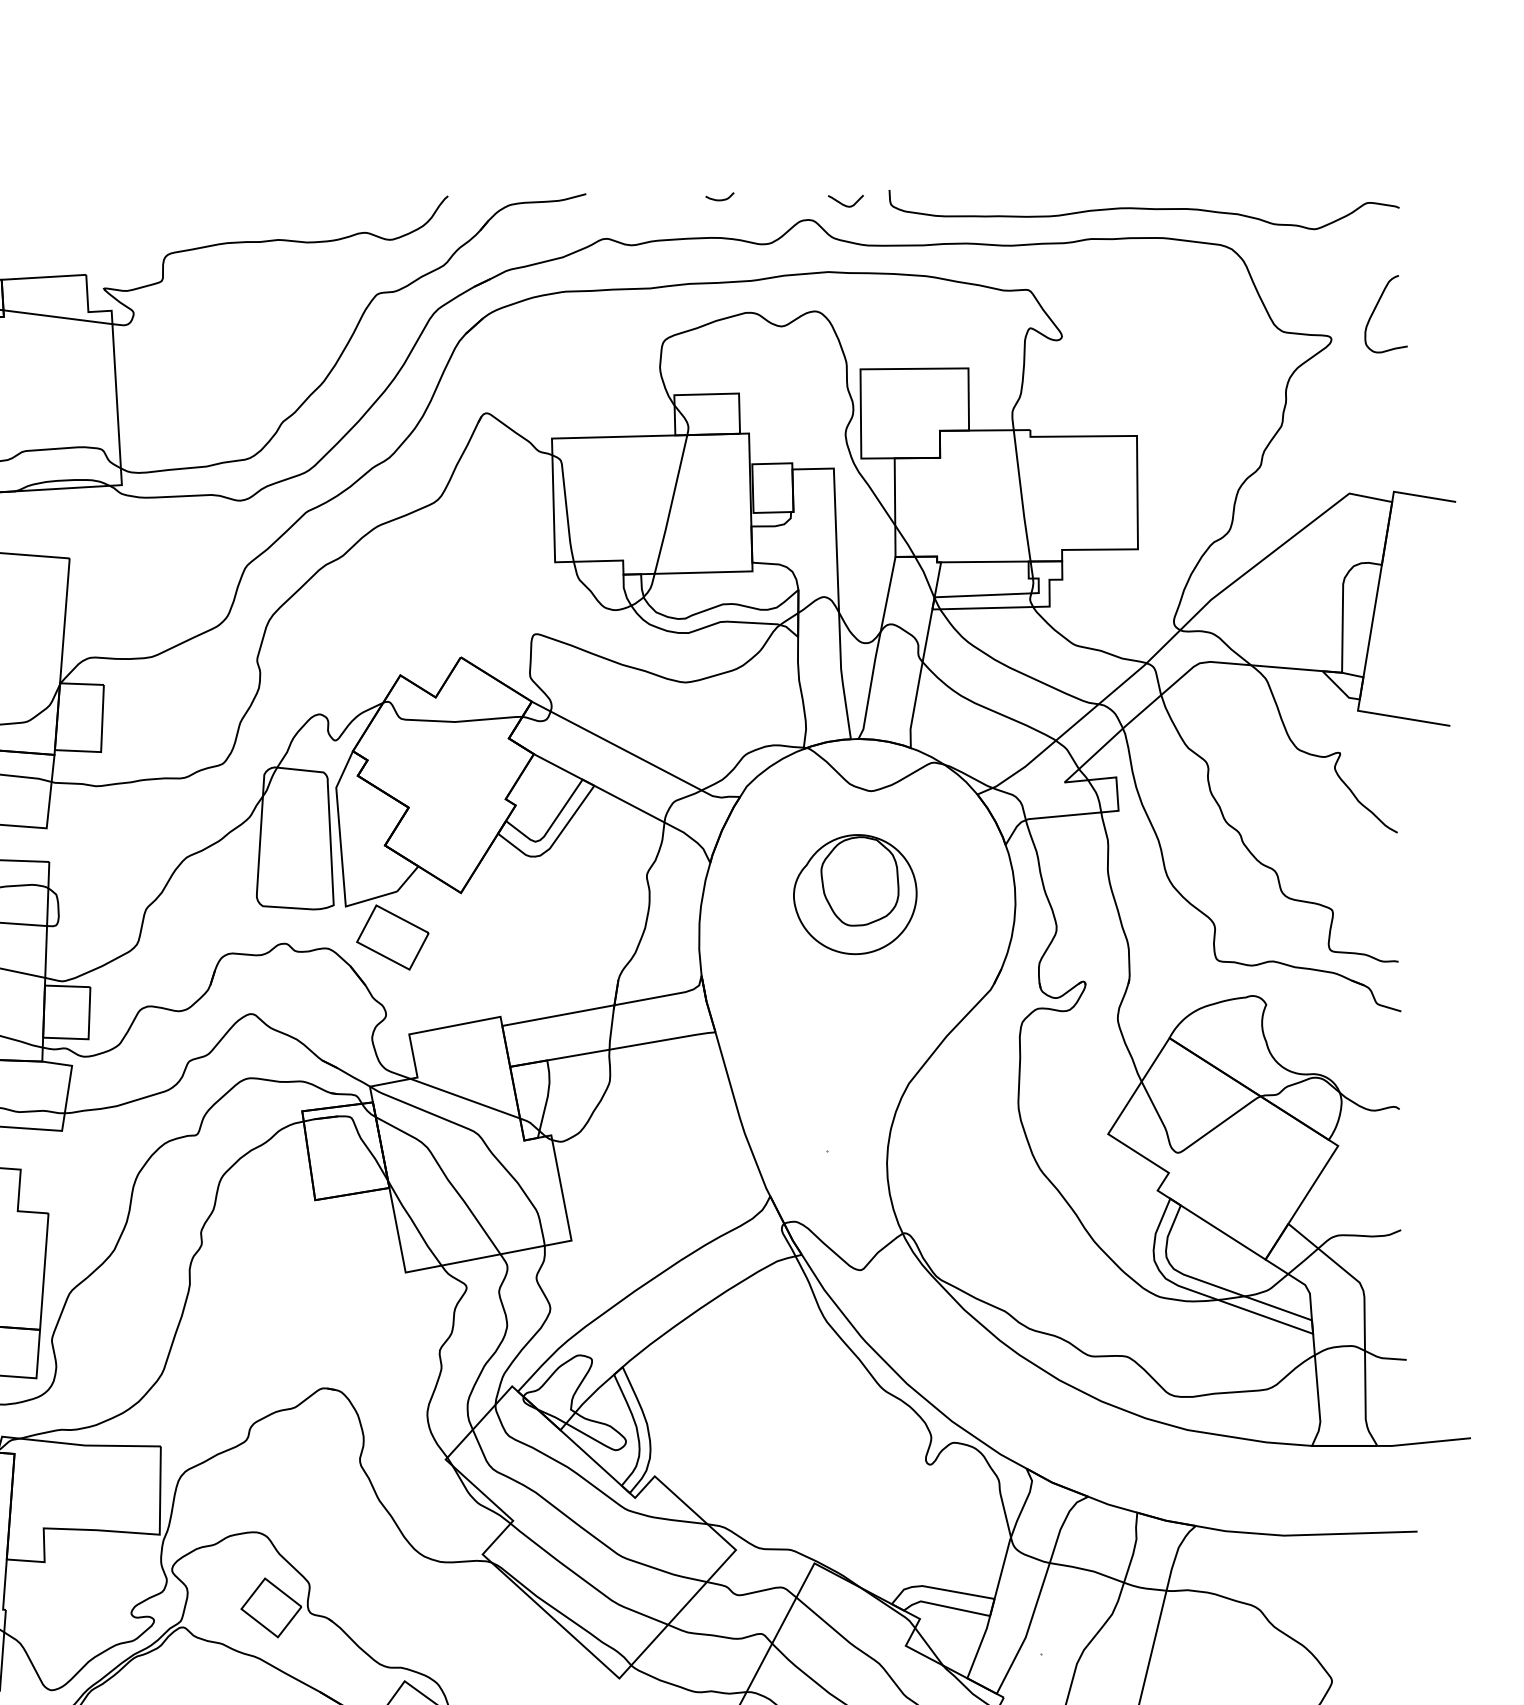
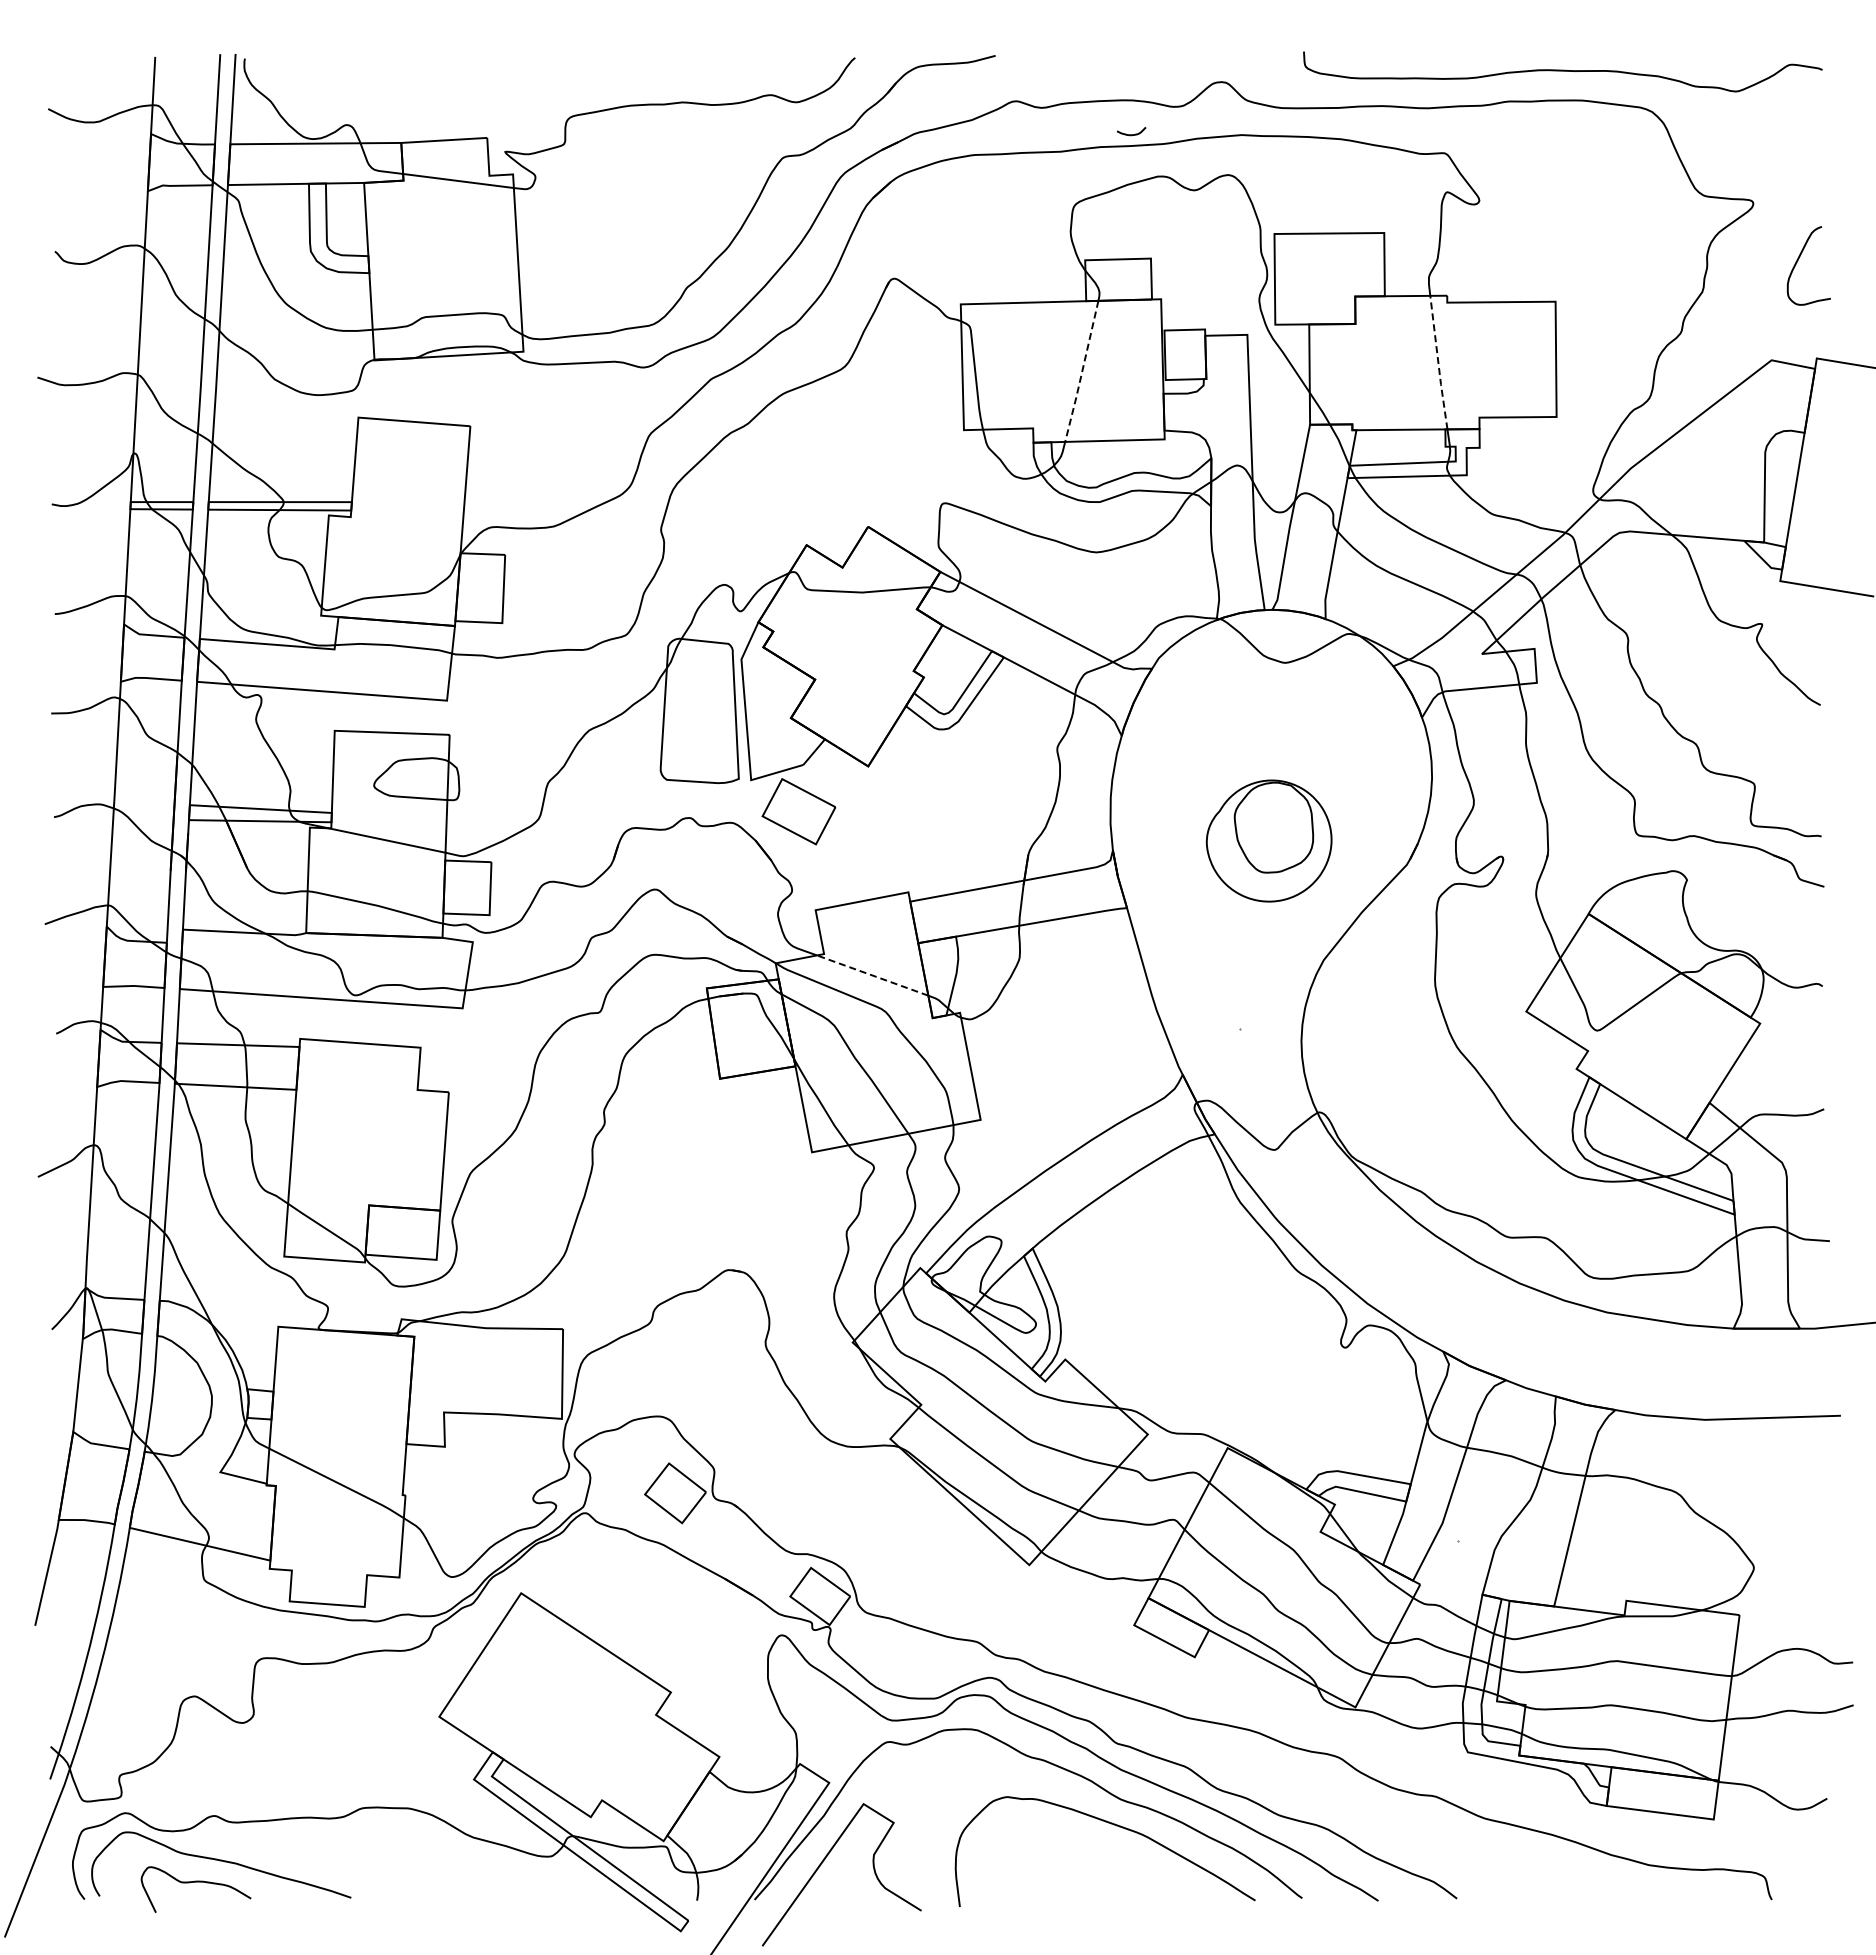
curve: (719, 199) -> (1131, 134), moved
curve: (845, 204) -> (1259, 66), removed
curve: (1375, 308) -> (1798, 260), moved
line: (1021, 495) -> (1438, 362), solid -> dashed
line: (671, 505) -> (1082, 372), solid -> dashed
part: (854, 894) -> (1268, 840), moved
line: (465, 1098) -> (872, 975), solid -> dashed

